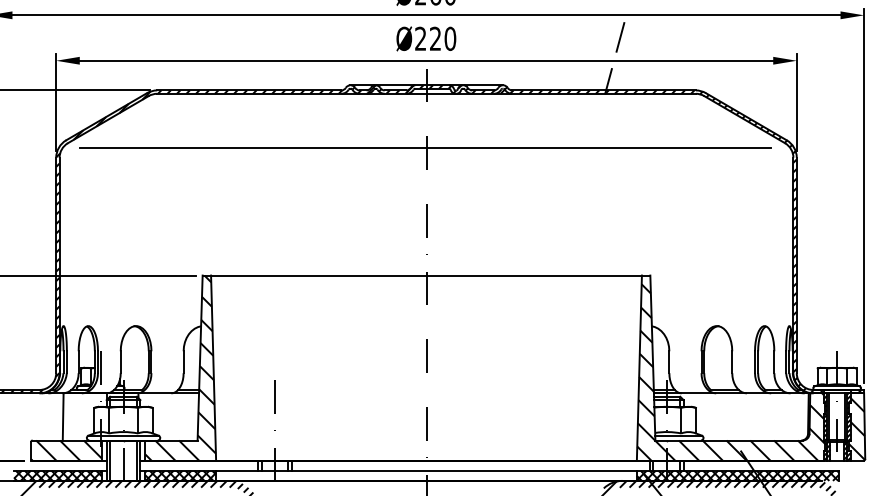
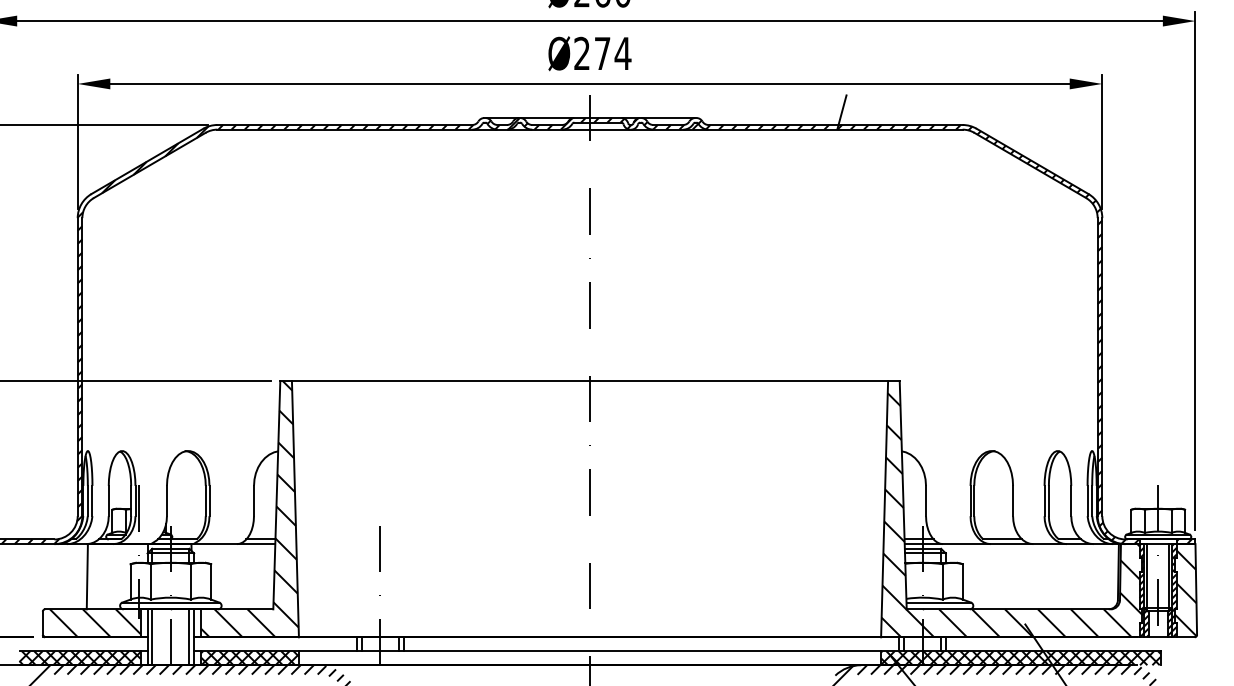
line: (620, 37) -> (858, 51), removed
text: (443, 38) -> (613, 53), Ø220 -> Ø274
line: (425, 147) -> (588, 203), removed

